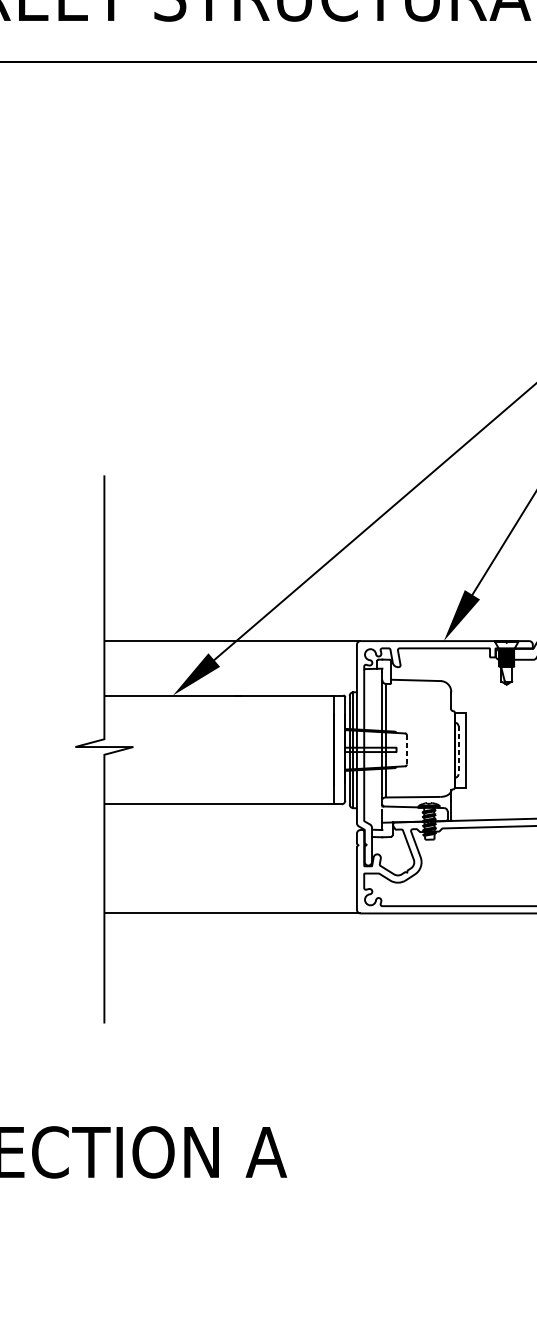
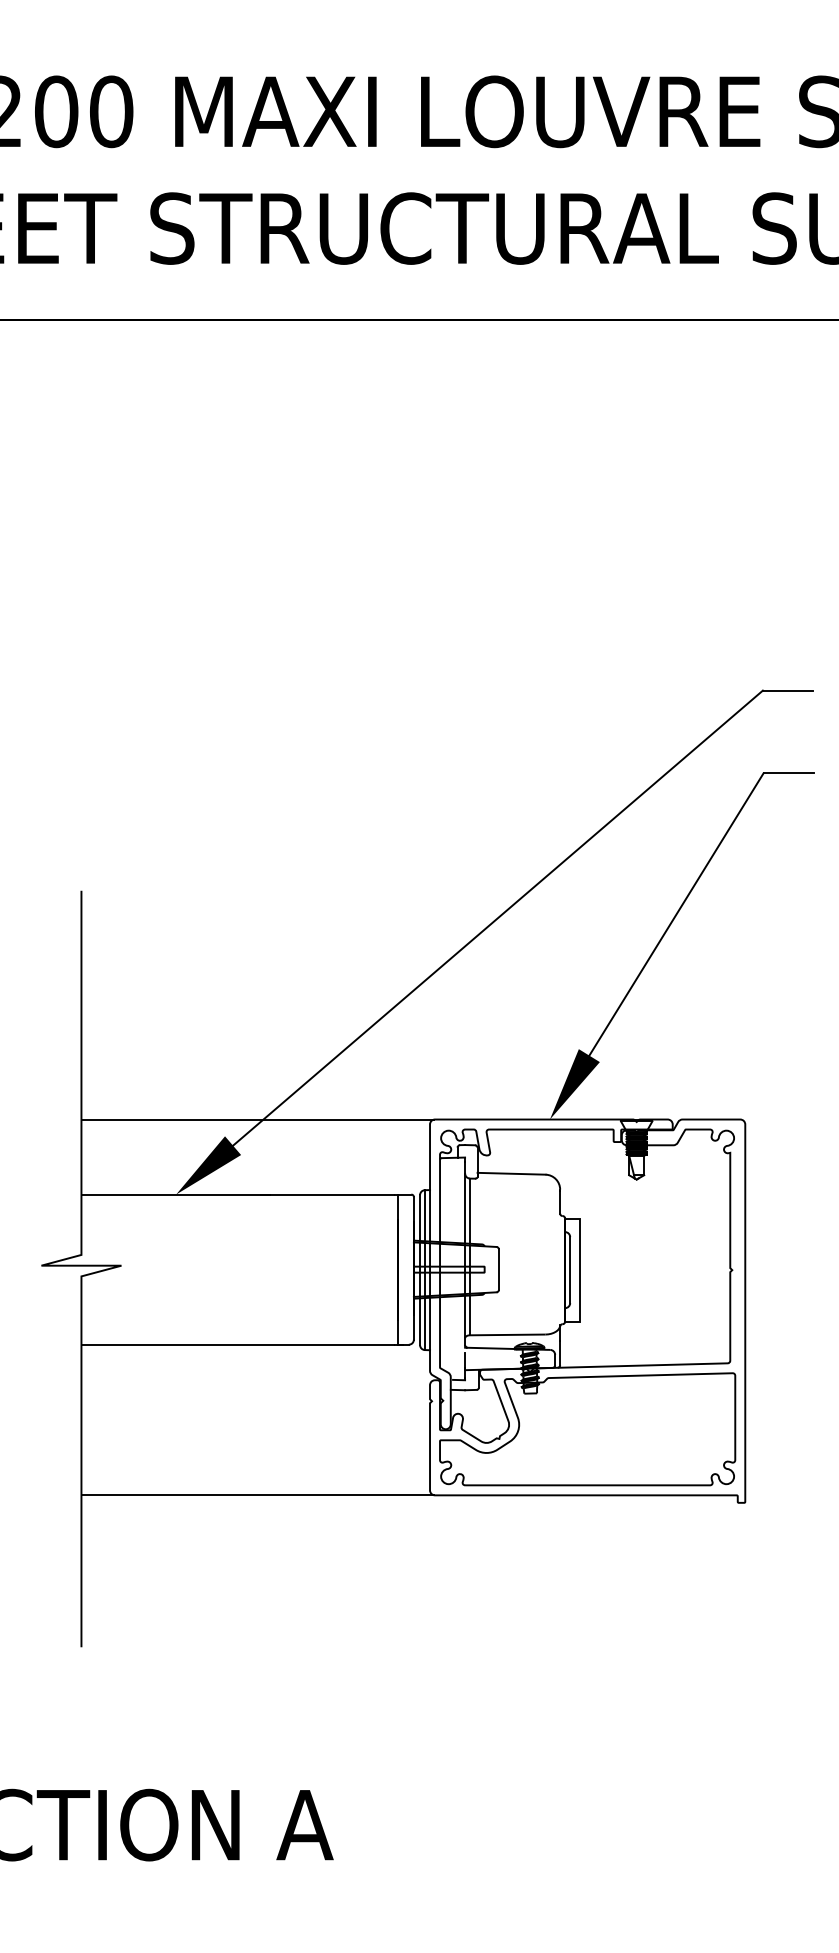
line: (406, 750) -> (498, 1270), dashed -> solid
line: (458, 750) -> (570, 1270), dashed -> solid

